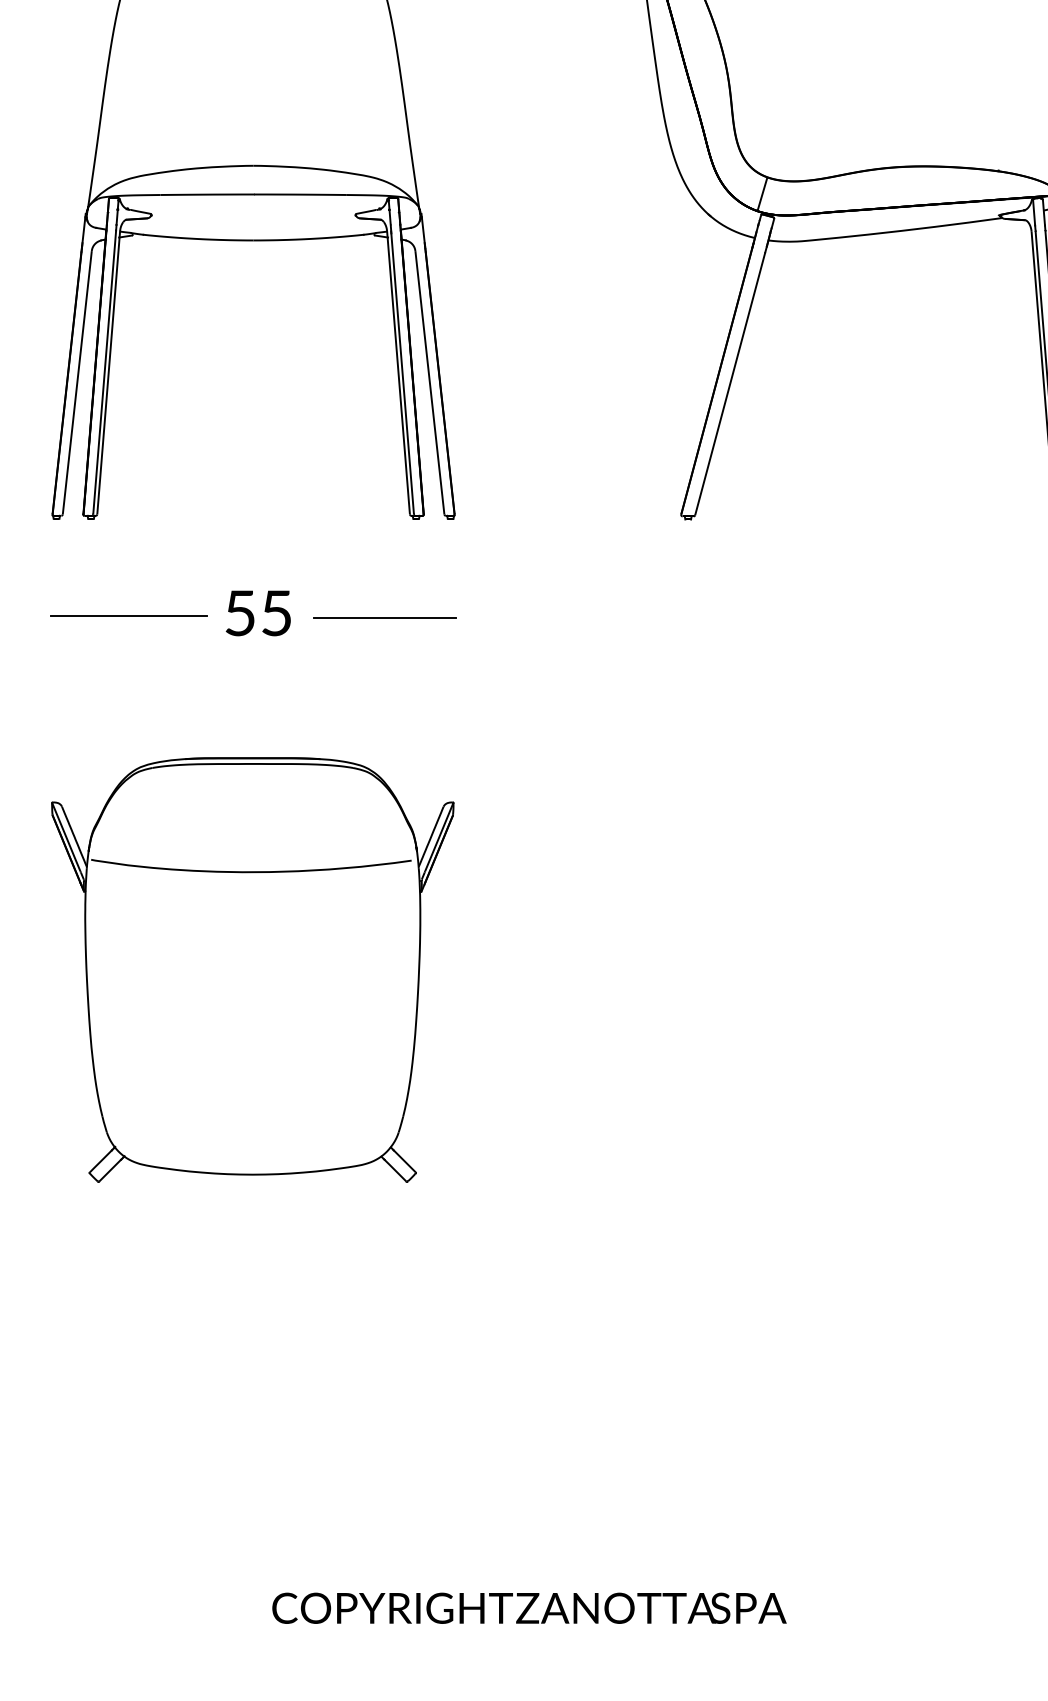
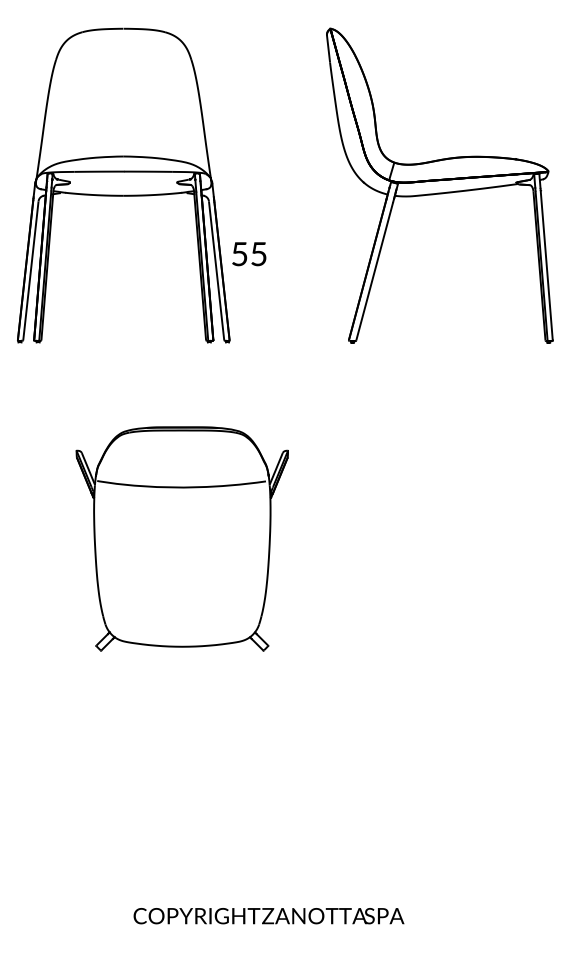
text: (258, 613) -> (249, 254), moved
line: (129, 615) -> (58, 393), removed
line: (384, 617) -> (192, 394), removed
part: (251, 969) -> (181, 538), moved

